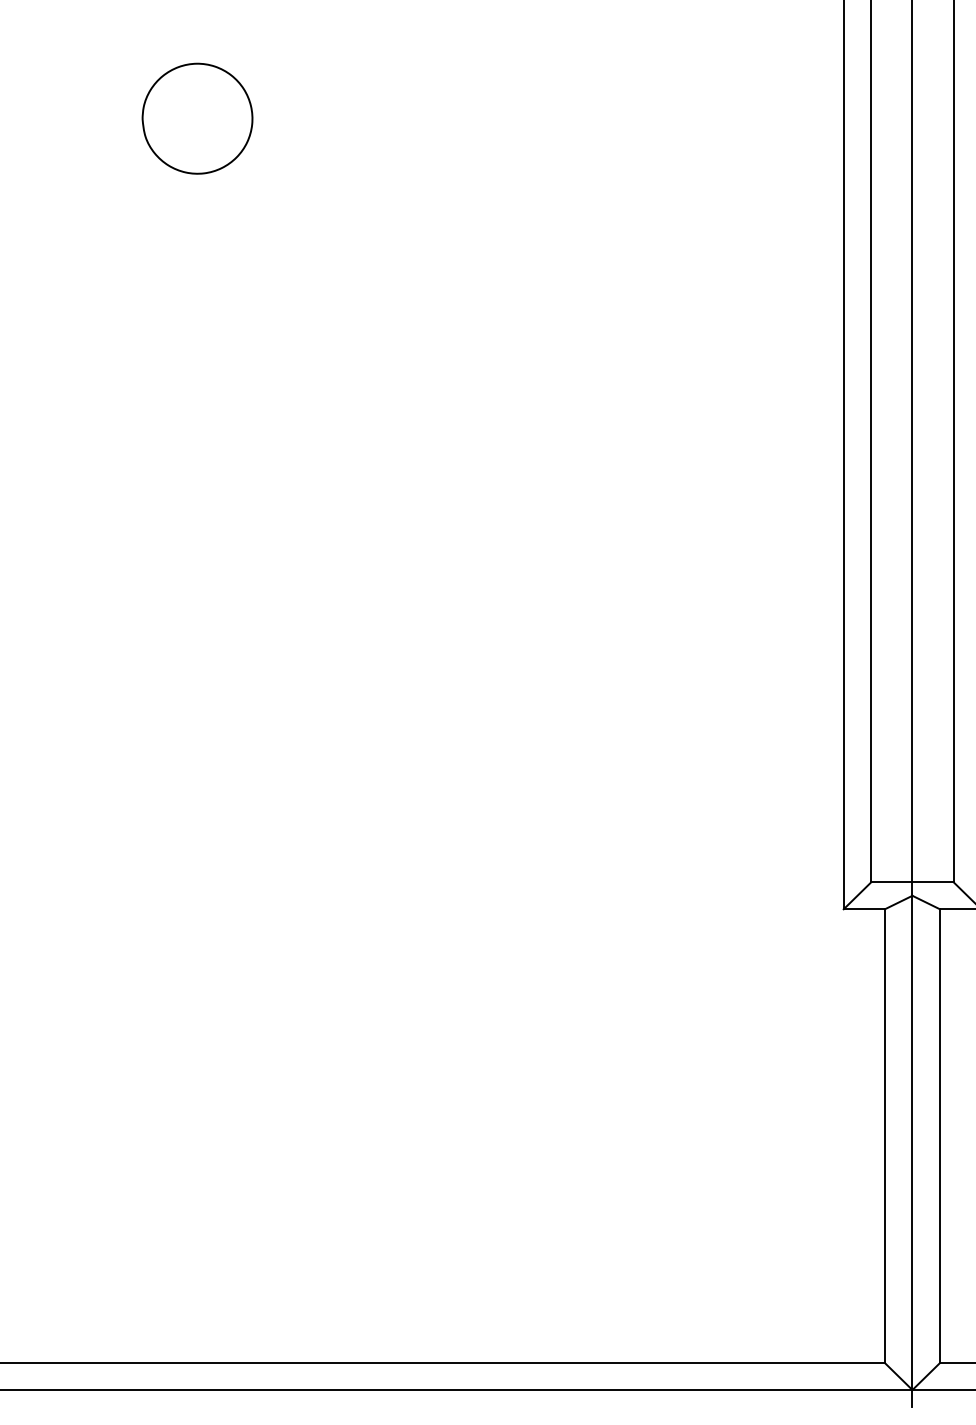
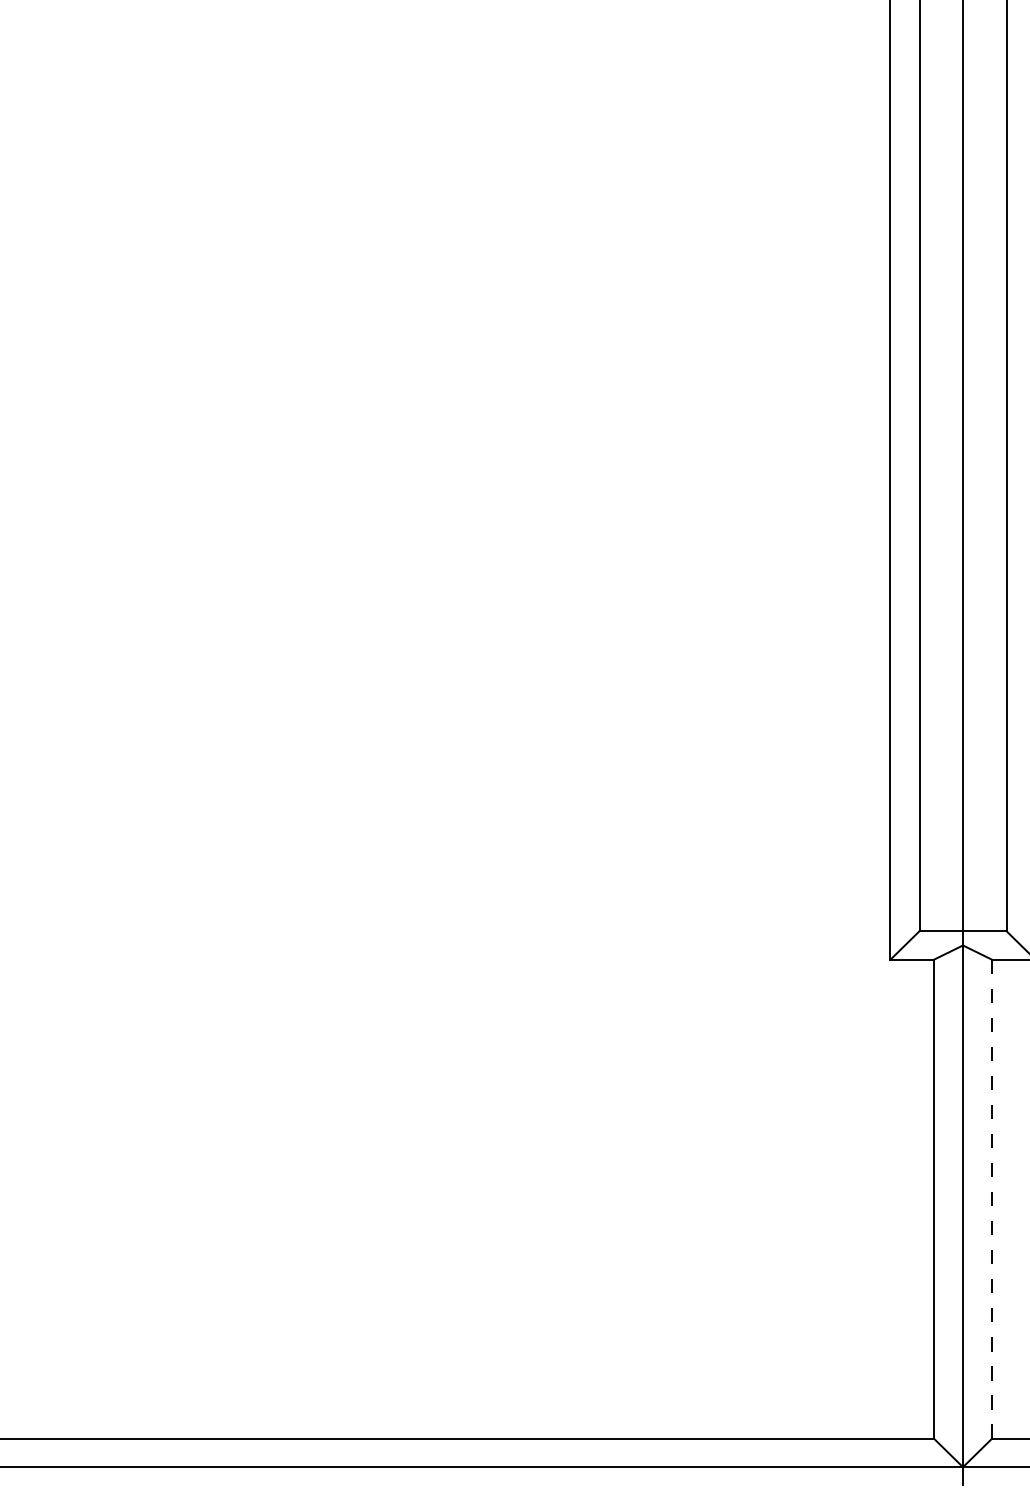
part: (197, 118) -> (208, 125), removed
line: (940, 1136) -> (992, 1199), solid -> dashed

